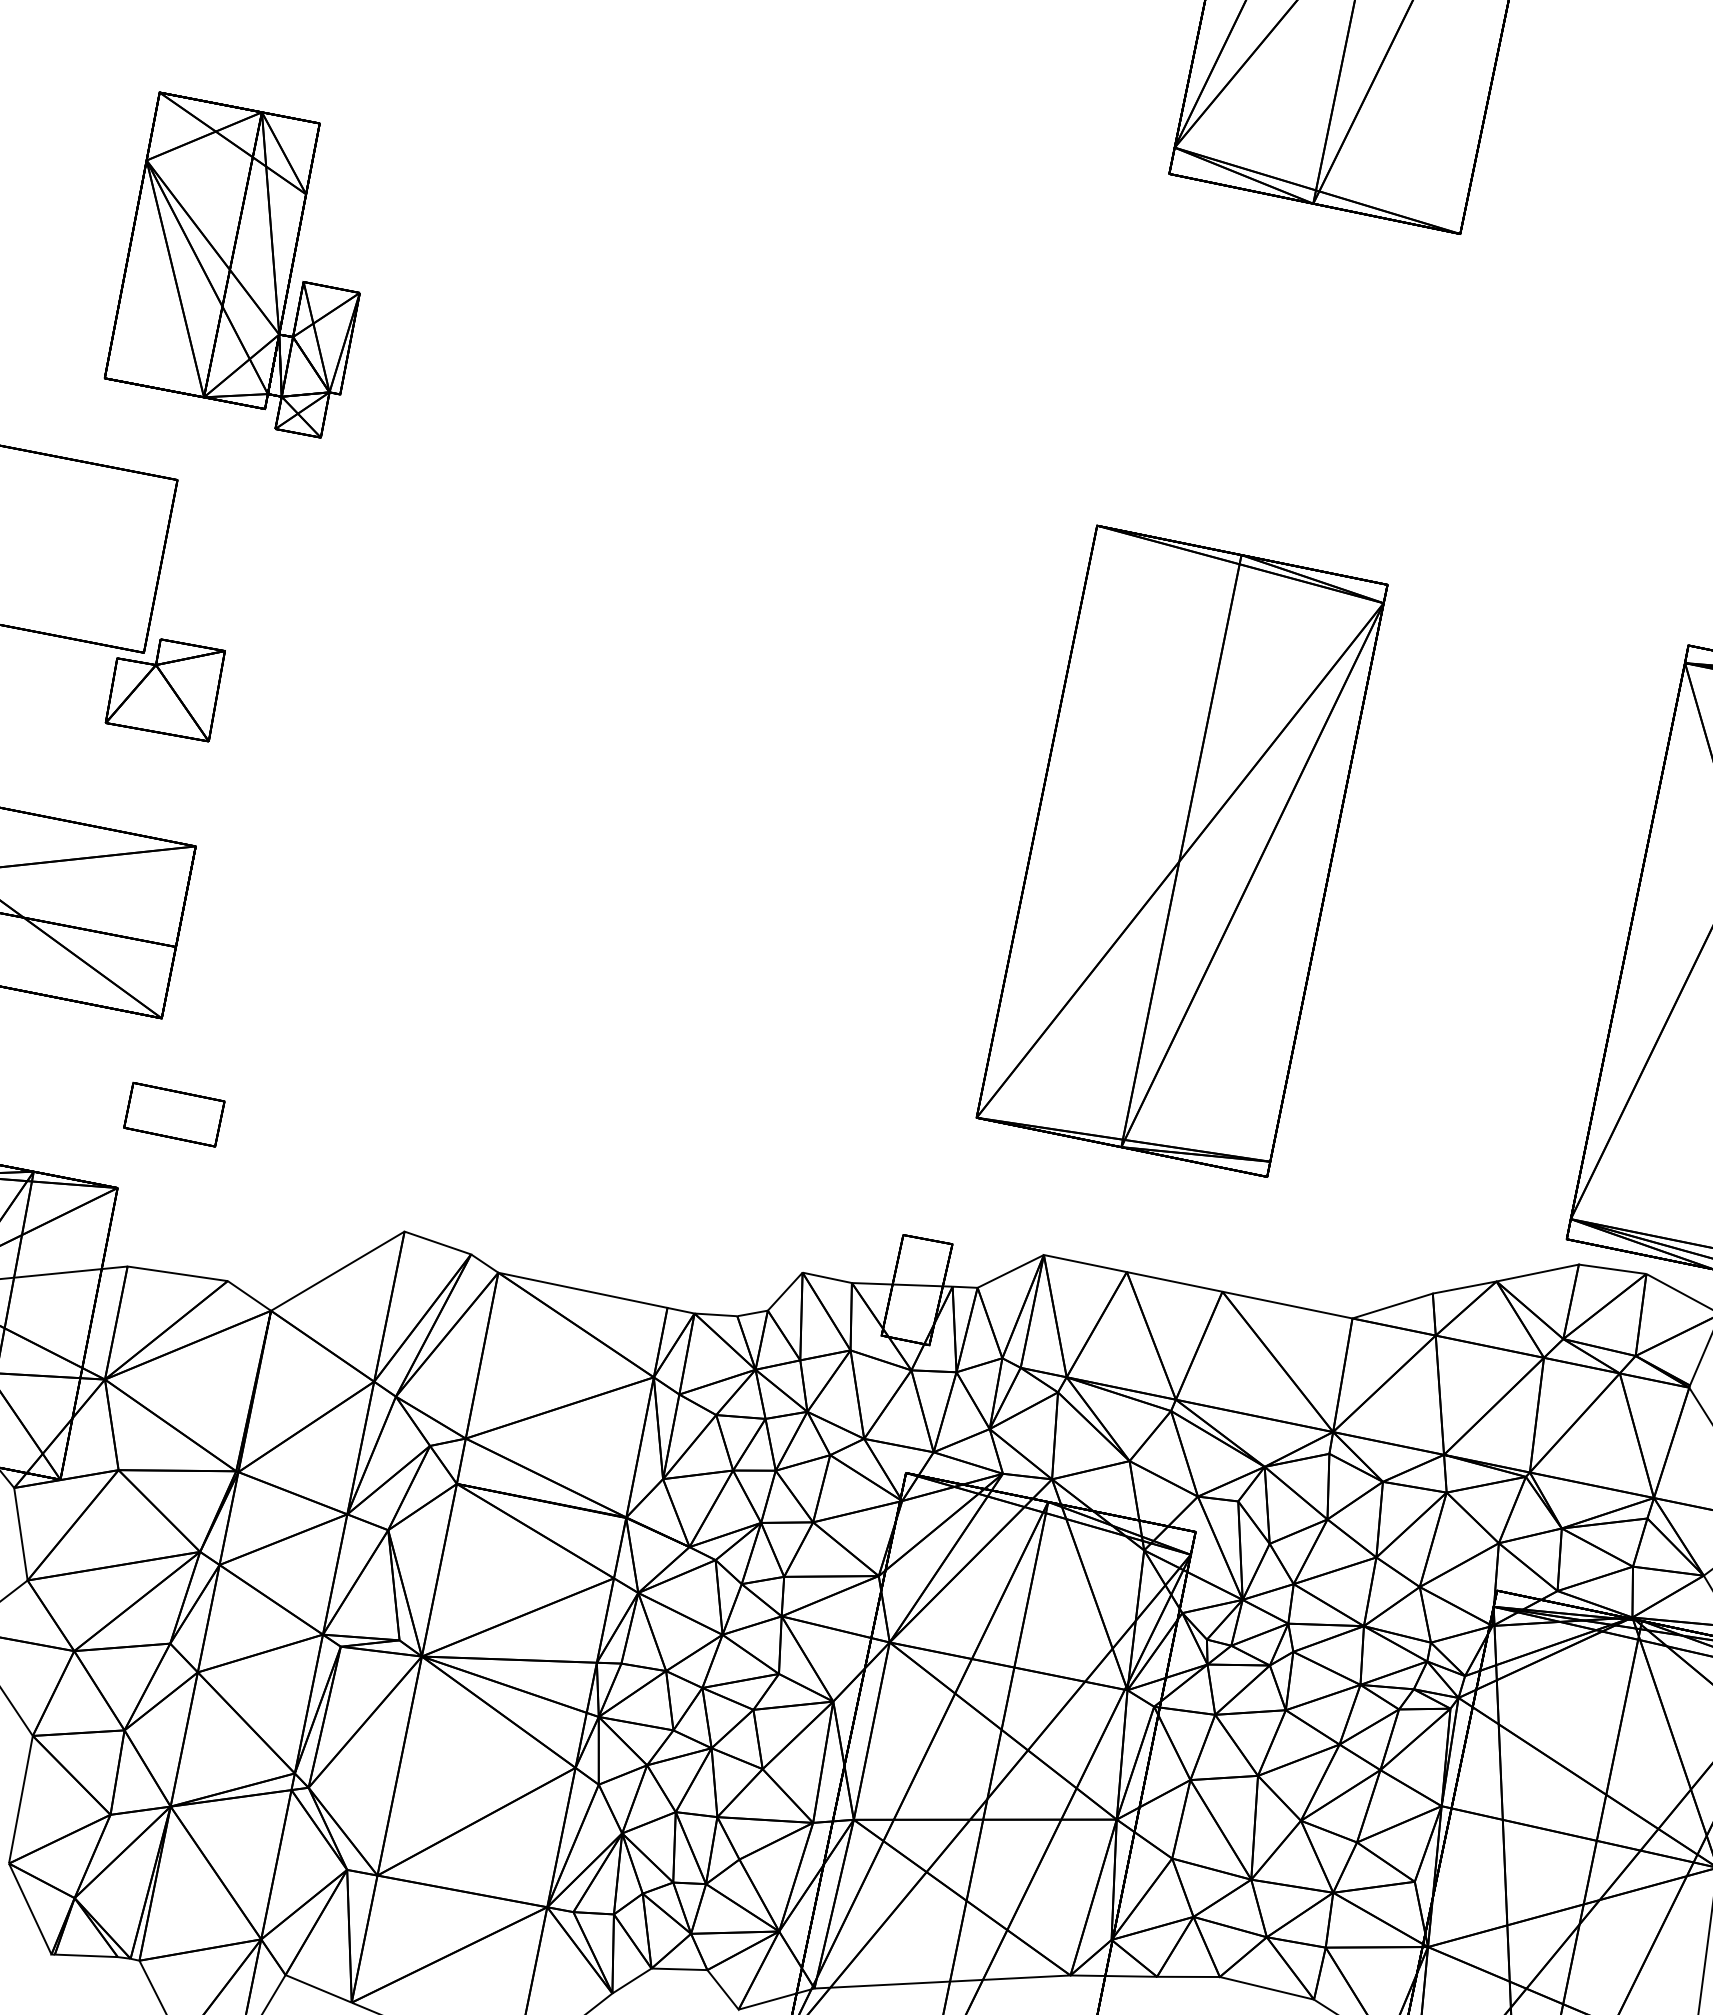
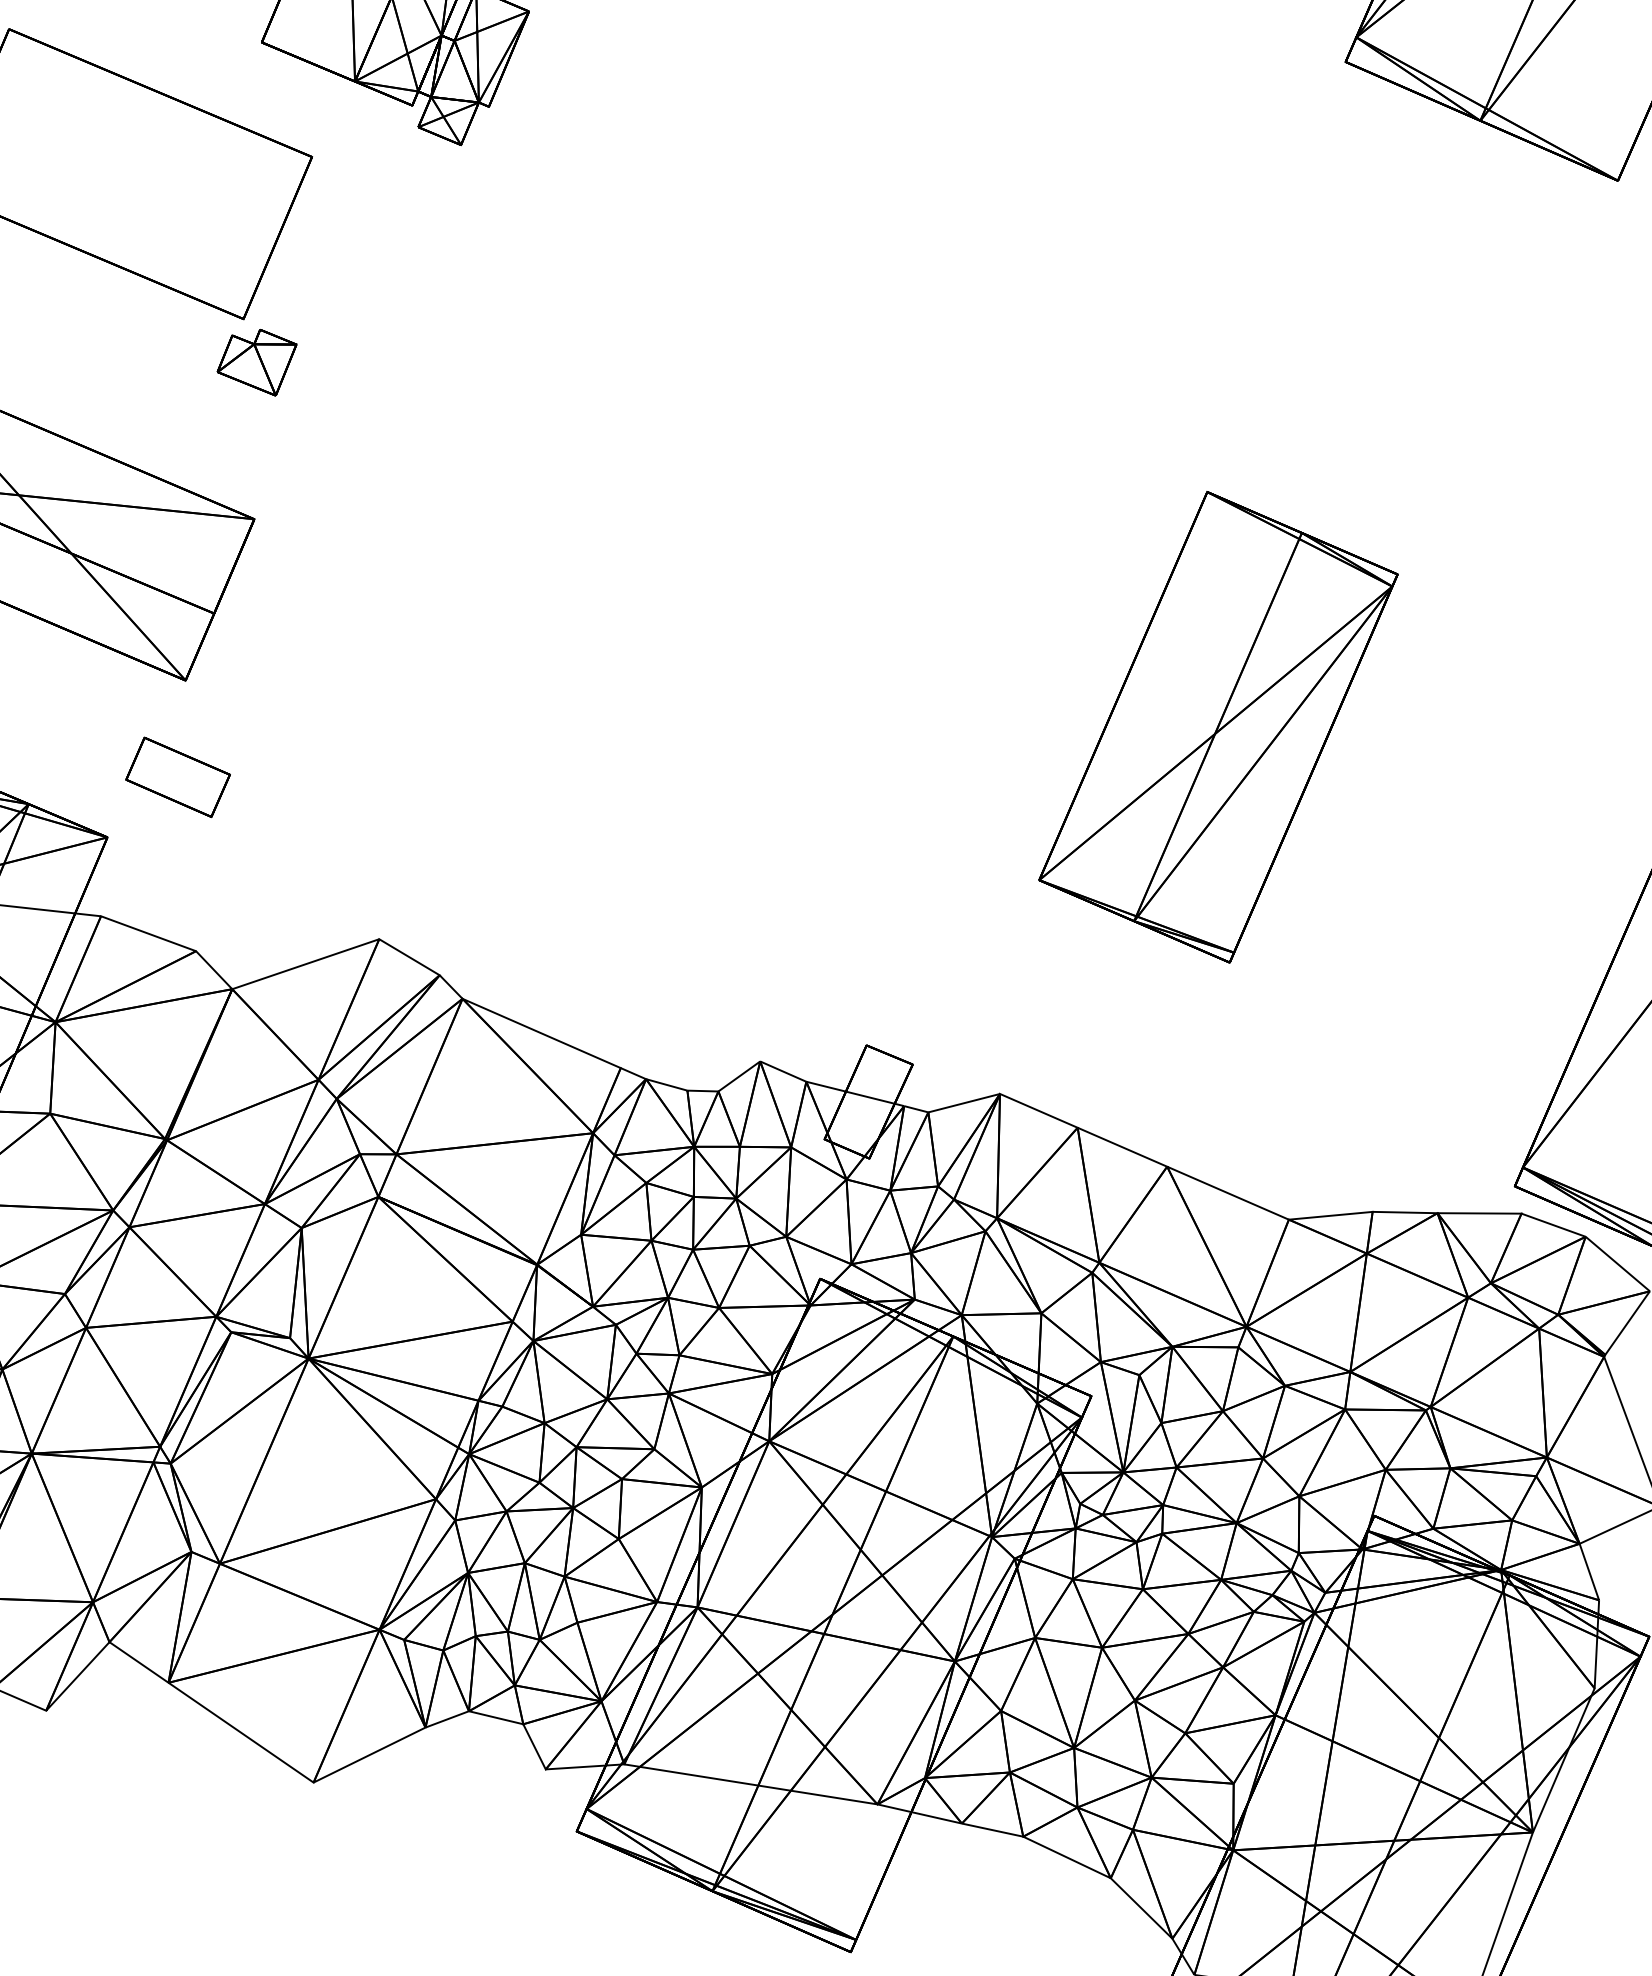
part: (164, 690) -> (255, 360), size x0.6
part: (1181, 850) -> (1218, 726), size x0.7

